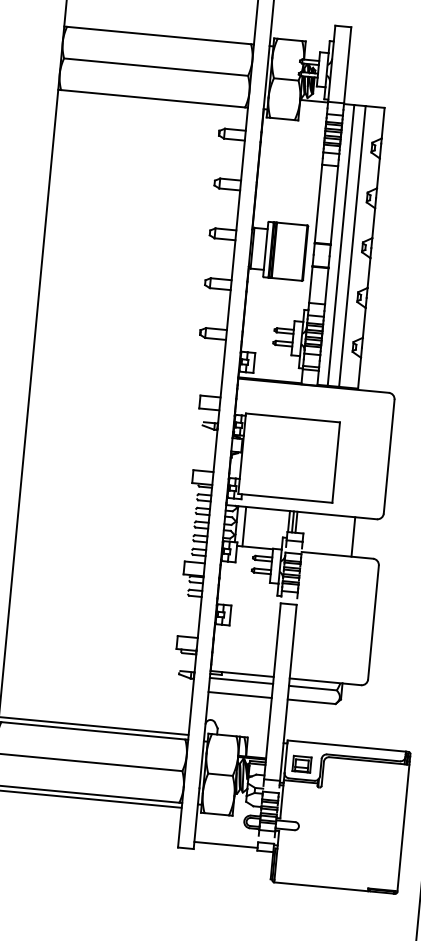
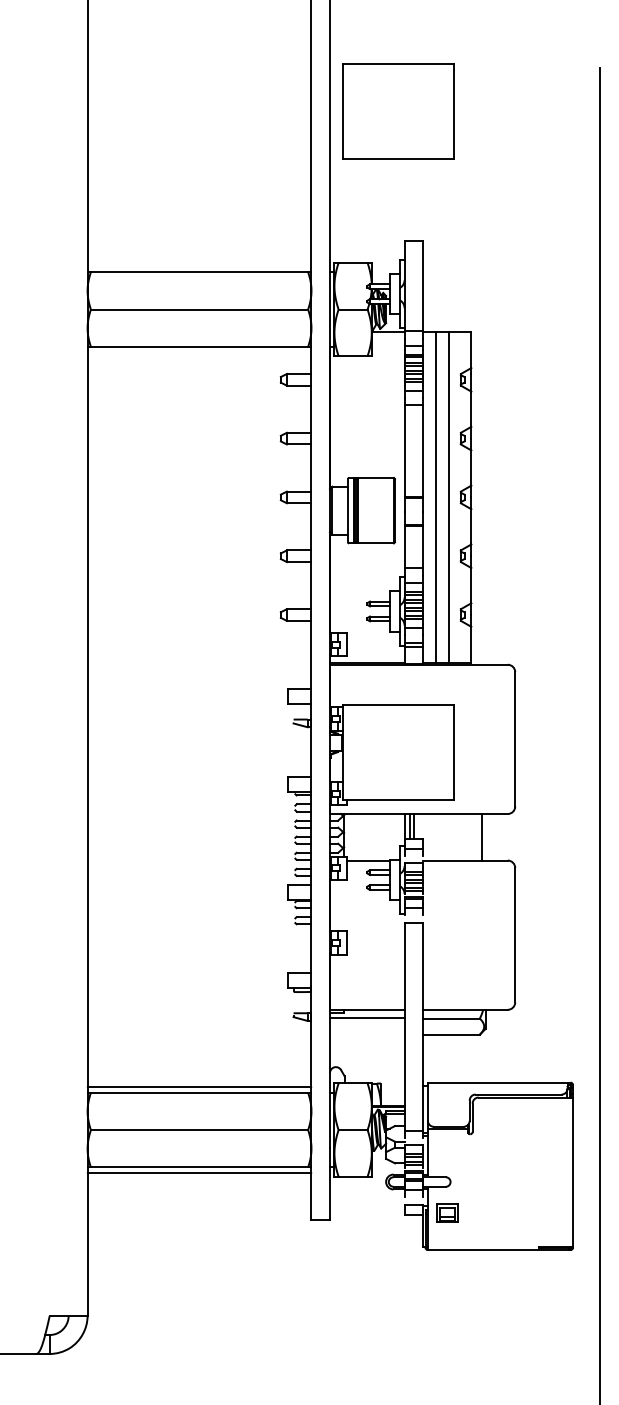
line: (244, 526) -> (353, 837), removed
line: (239, 694) -> (366, 1034), removed
part: (302, 763) -> (447, 1212), moved
line: (225, 844) -> (366, 1211), removed

